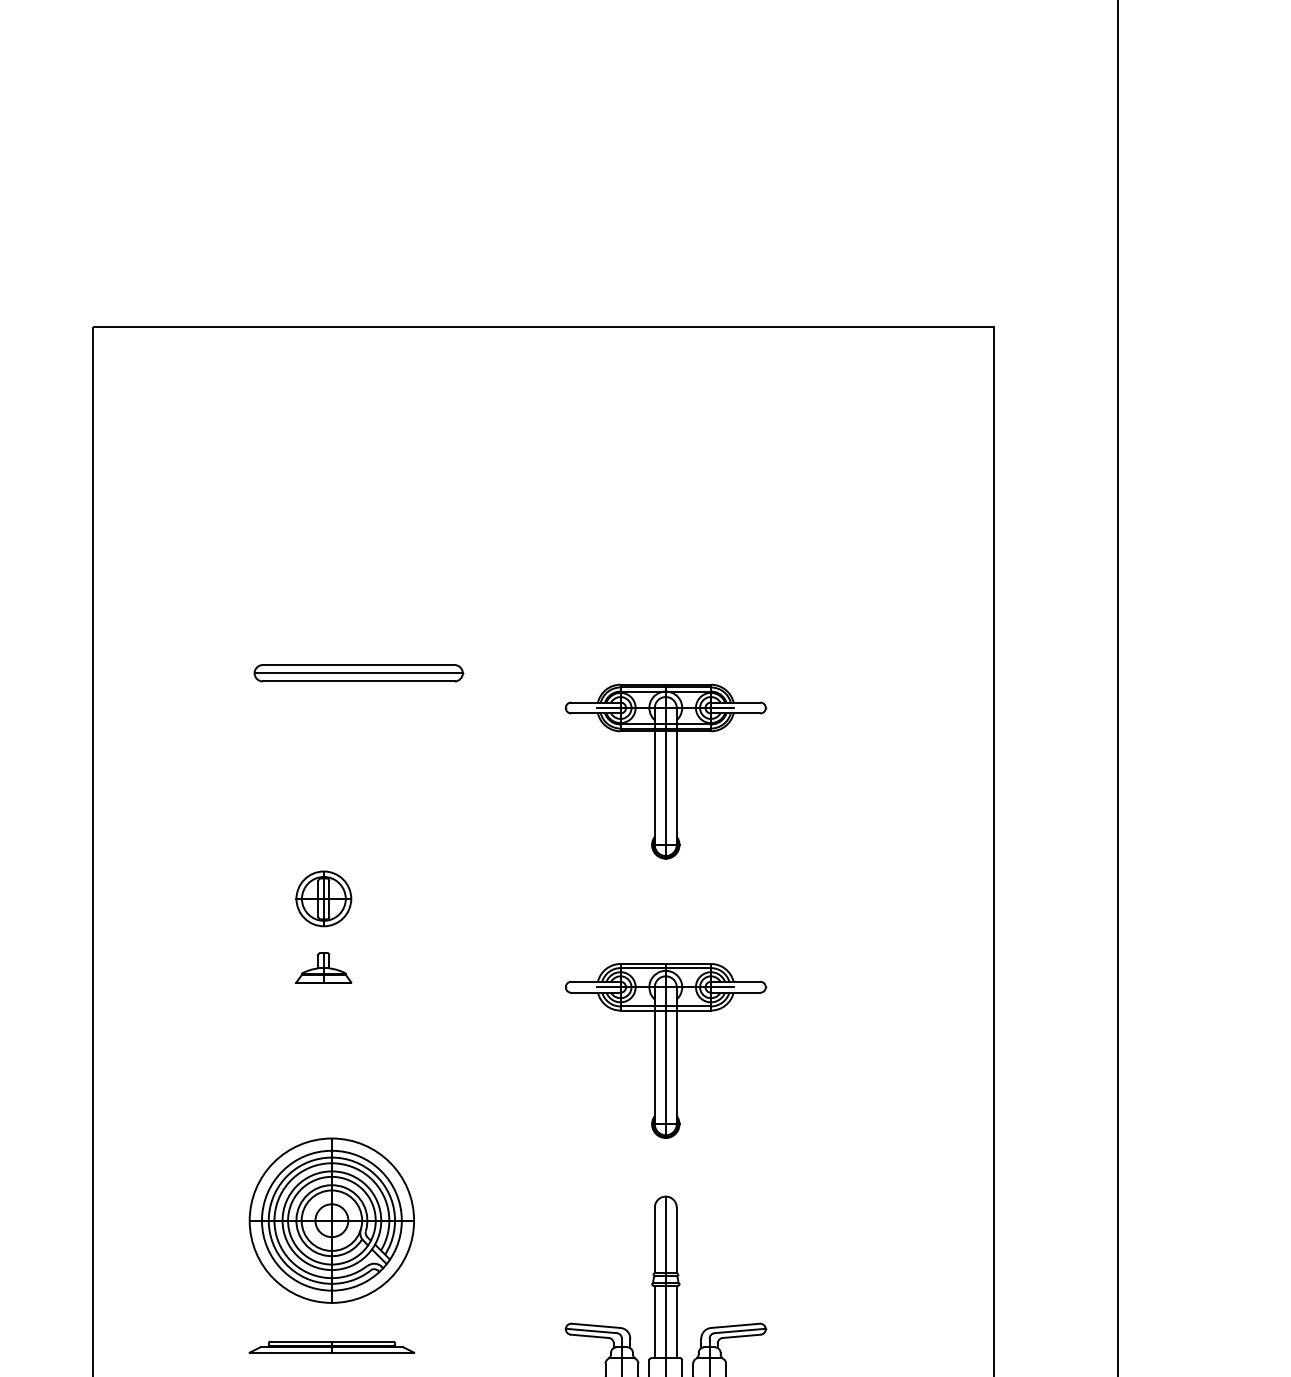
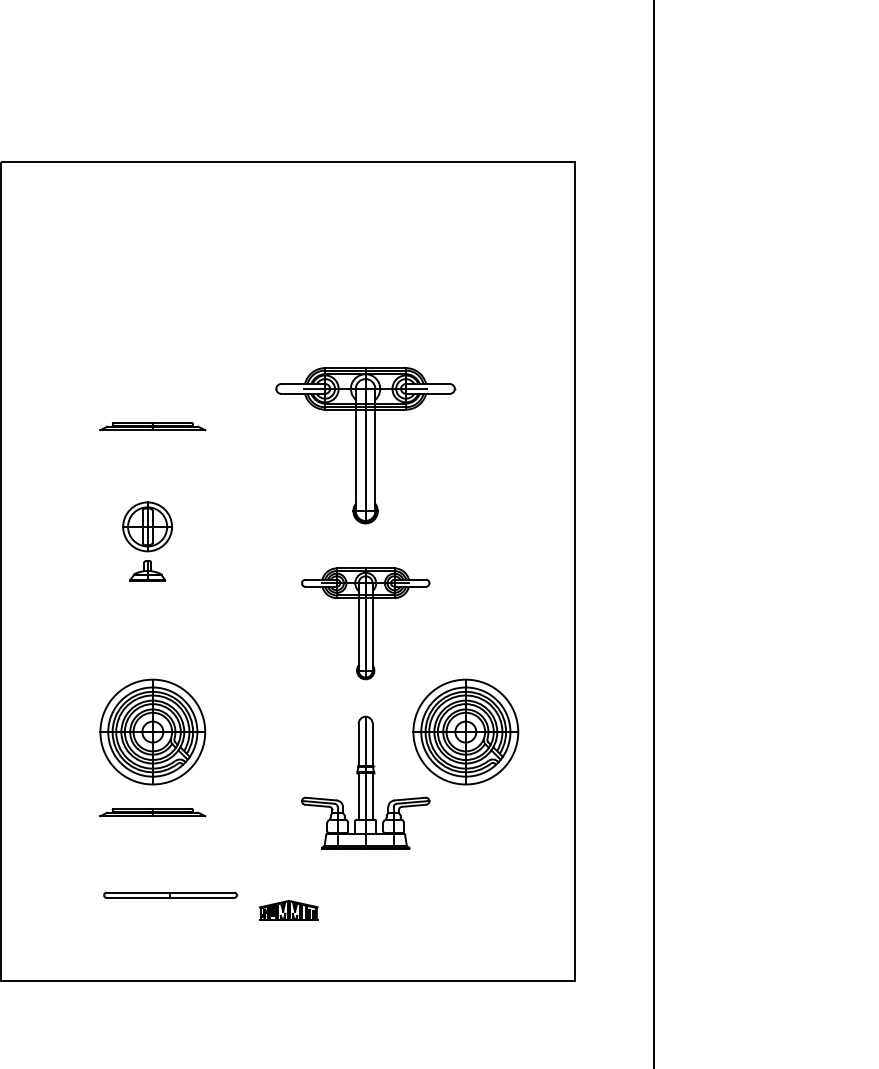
part: (358, 673) -> (169, 383), removed
part: (331, 741) -> (152, 426), added
part: (665, 771) -> (365, 445), size x1.4
part: (323, 898) -> (147, 526), size x1.4
part: (822, 1219) -> (465, 731), added

